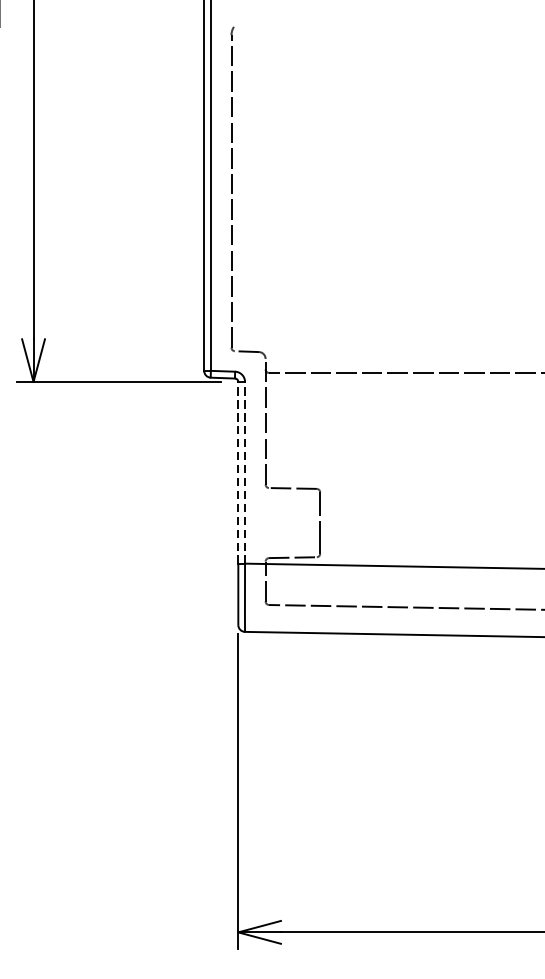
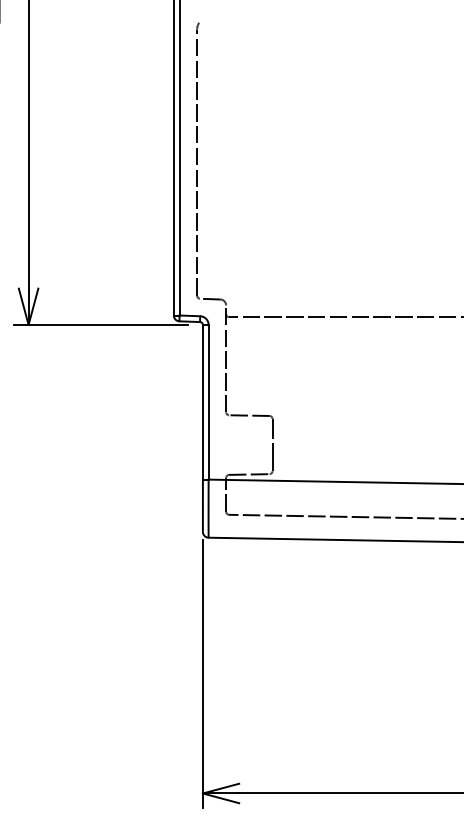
line: (237, 471) -> (202, 401), dashed -> solid
line: (244, 471) -> (208, 401), dashed -> solid

